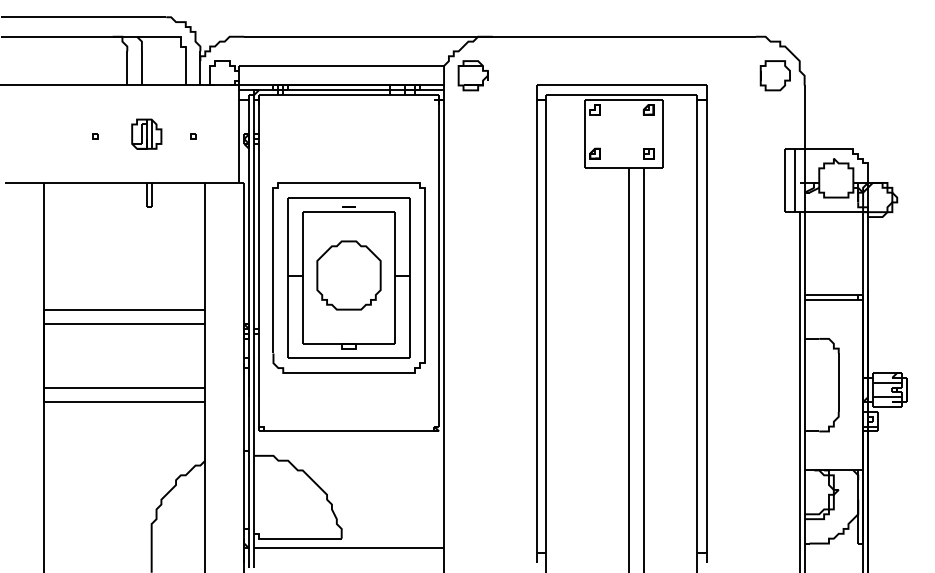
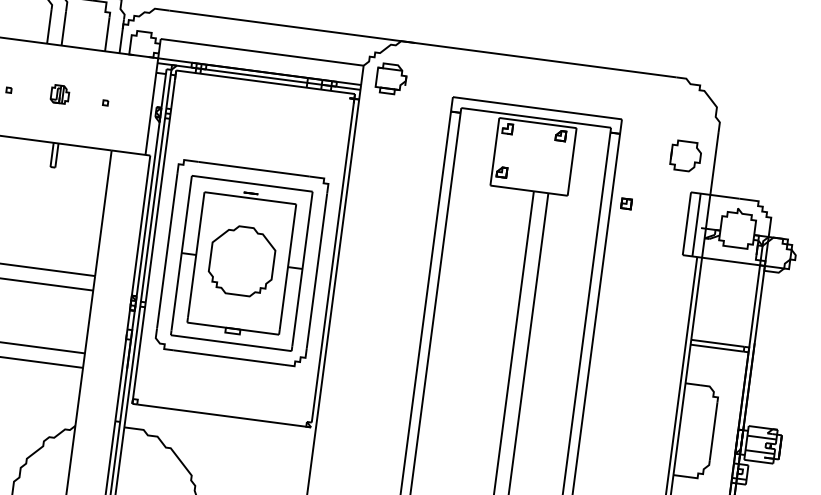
part: (774, 75) -> (685, 155), moved
part: (146, 133) -> (59, 93), size x0.6
part: (648, 153) -> (626, 203), moved

